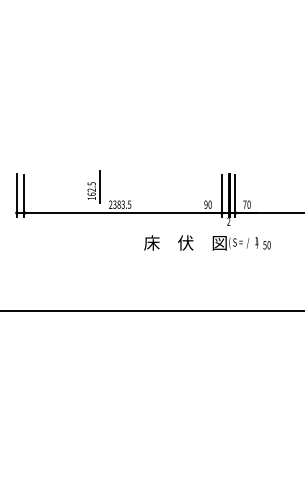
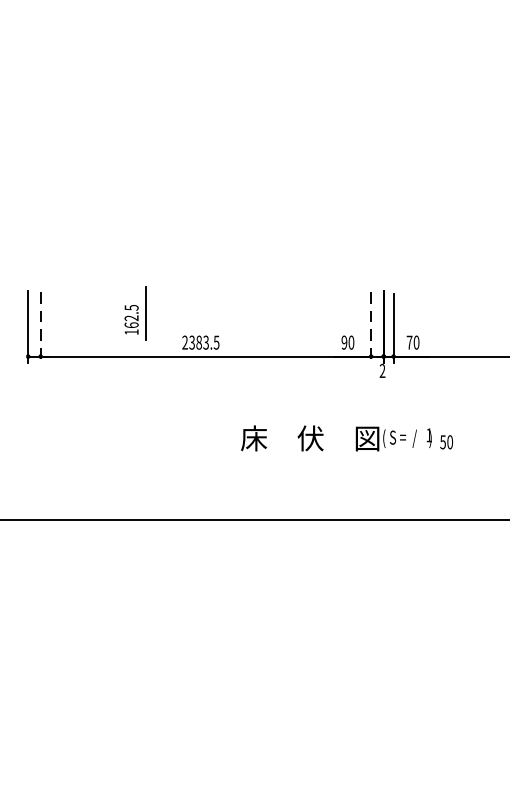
part: (93, 186) -> (134, 312), moved
line: (24, 196) -> (40, 328), solid -> dashed
line: (221, 196) -> (370, 328), solid -> dashed
text: (207, 242) -> (346, 437), moved

